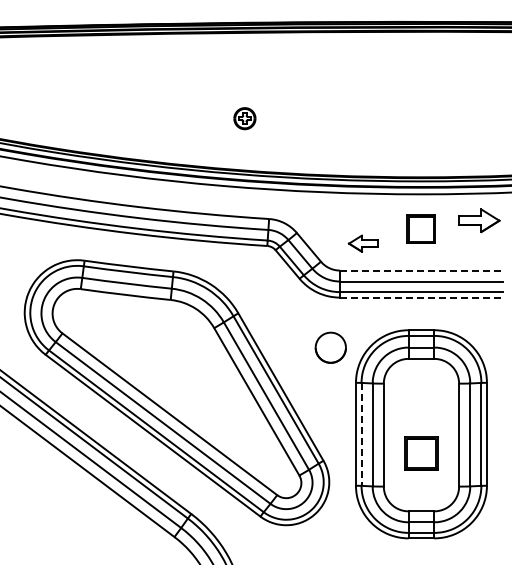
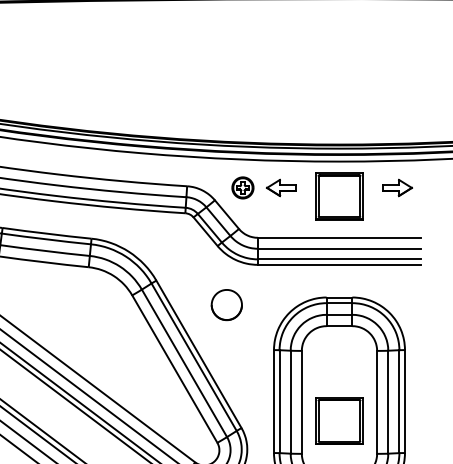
part: (244, 118) -> (242, 187), moved
part: (479, 220) -> (397, 187), size x0.71
part: (421, 228) -> (339, 195), size x1.67
part: (362, 243) -> (280, 187), moved
line: (421, 270) -> (339, 237), dashed -> solid
line: (421, 297) -> (339, 264), dashed -> solid
part: (330, 347) -> (226, 304), moved
line: (361, 434) -> (279, 401), dashed -> solid
part: (421, 453) -> (339, 420), size x1.43

